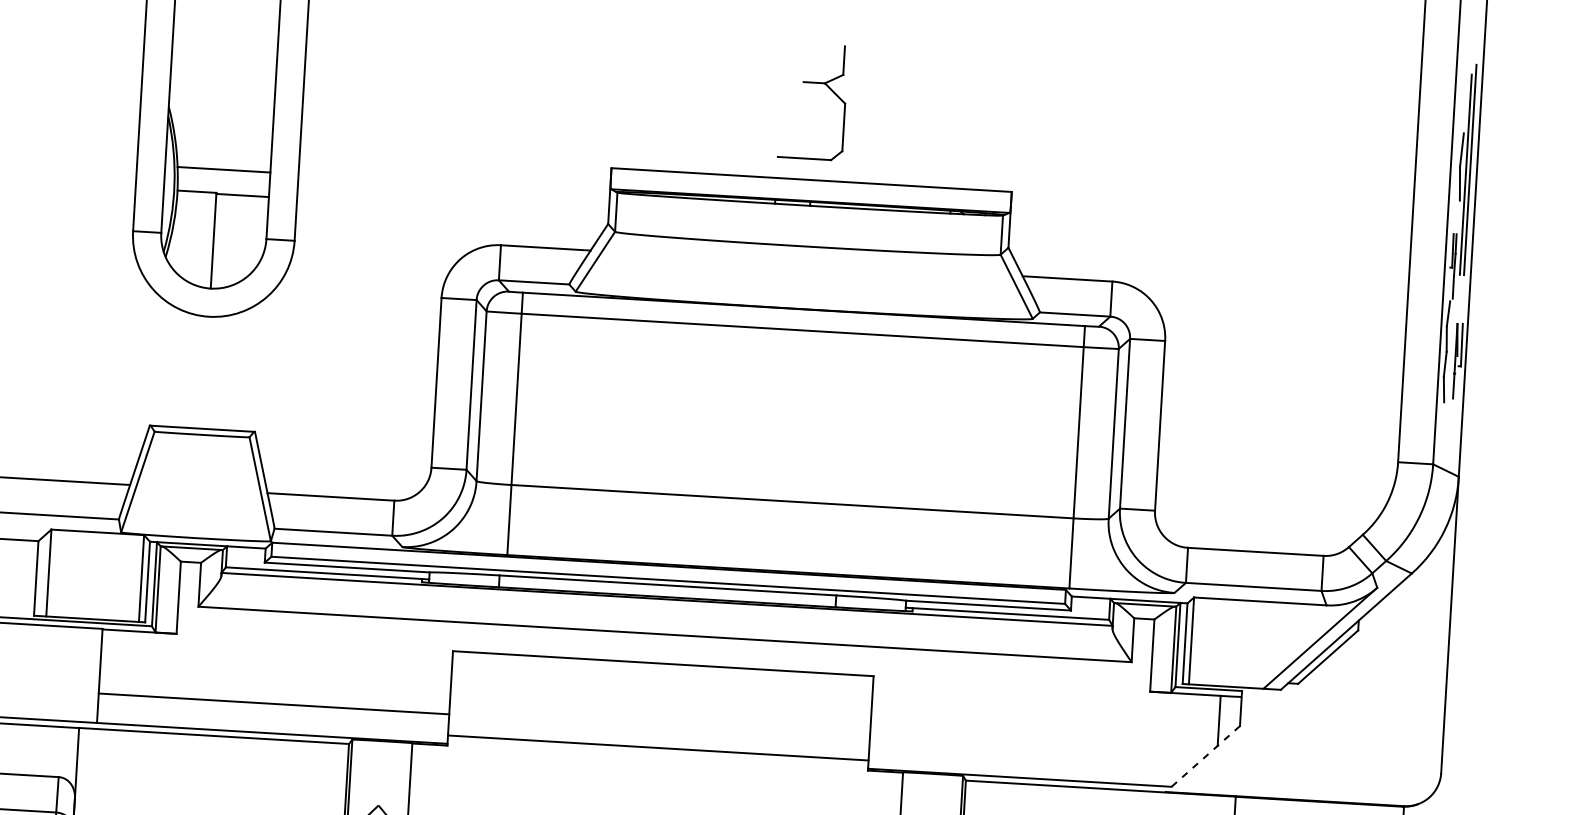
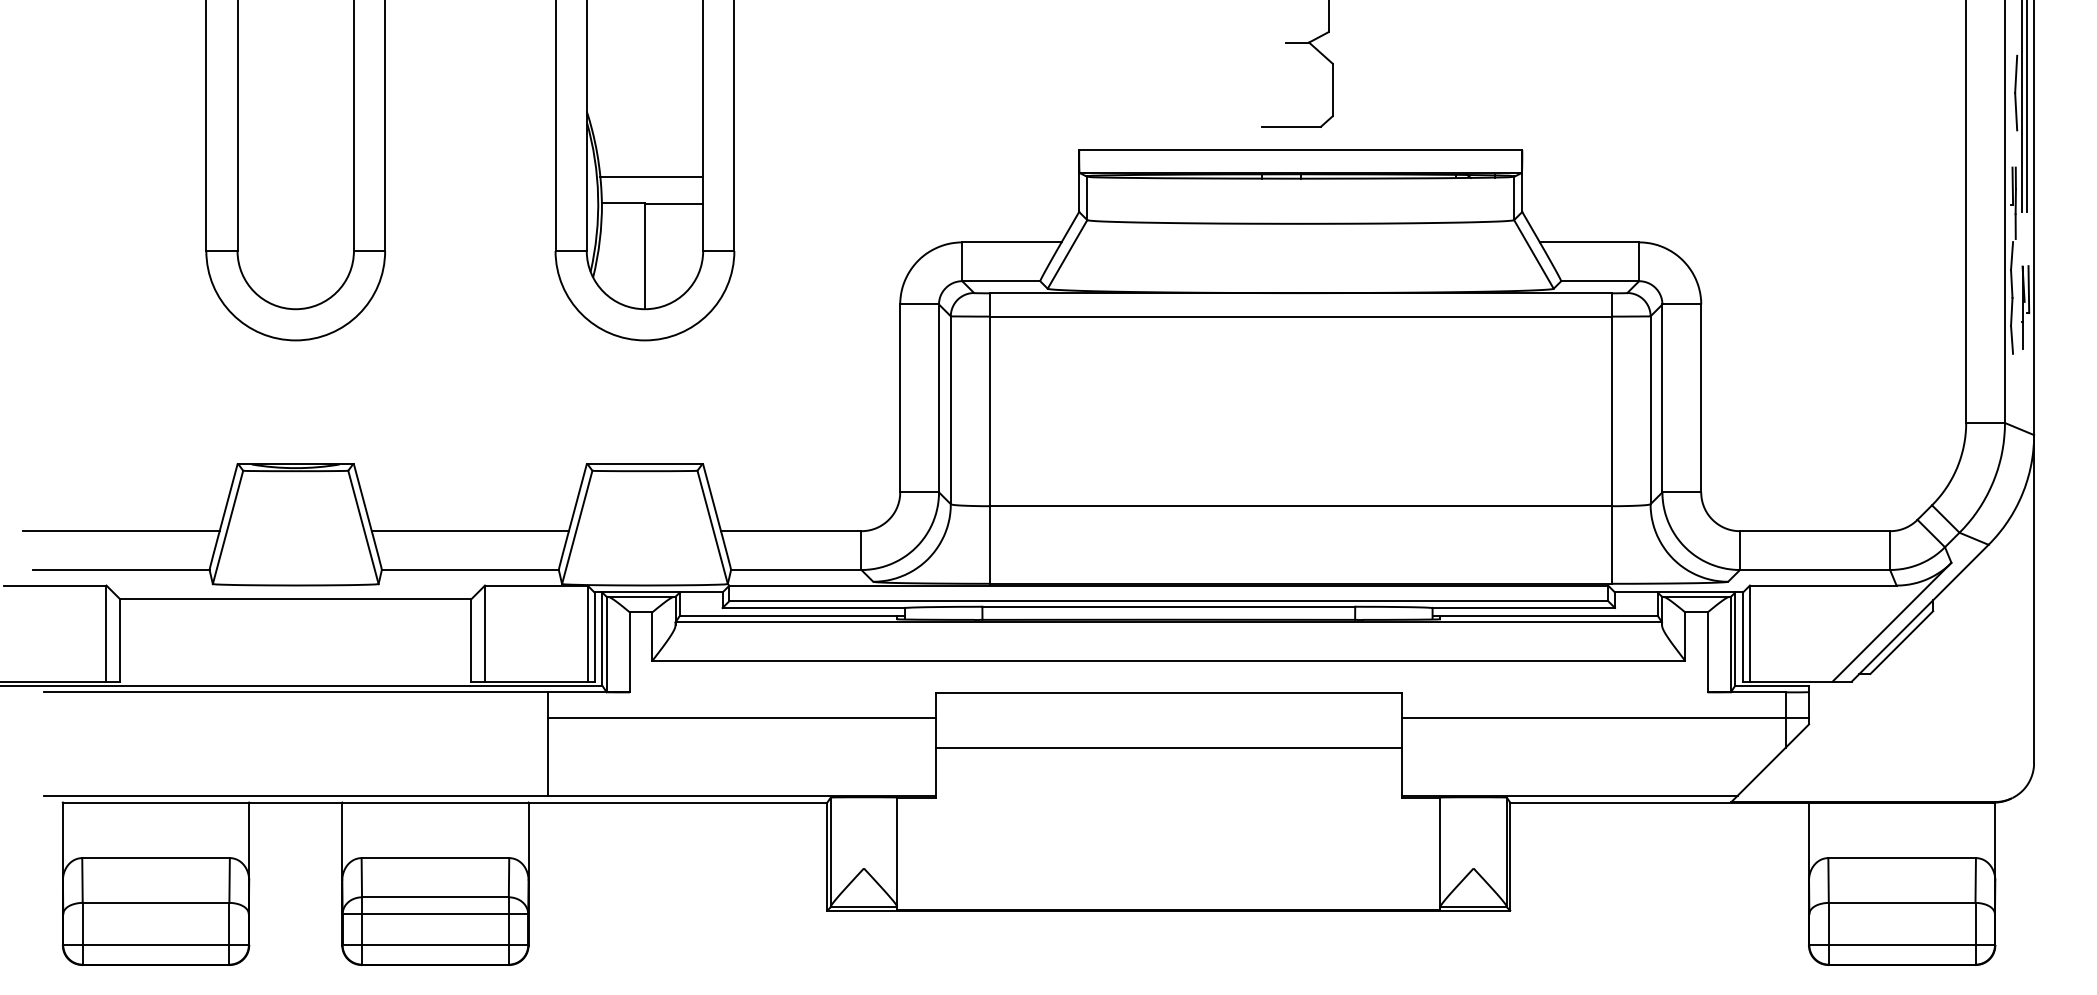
line: (273, 704) -> (741, 718), moved
line: (1056, 709) -> (1605, 718), added
line: (658, 747) -> (1168, 747), moved
line: (1203, 759) -> (1770, 763), dashed -> solid

